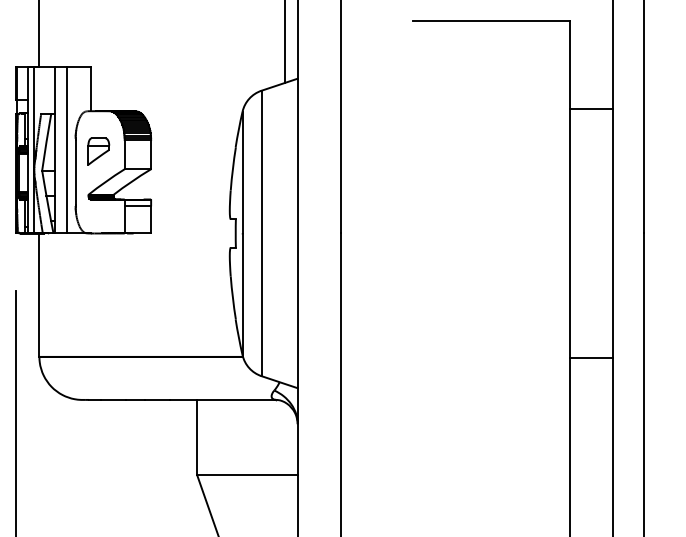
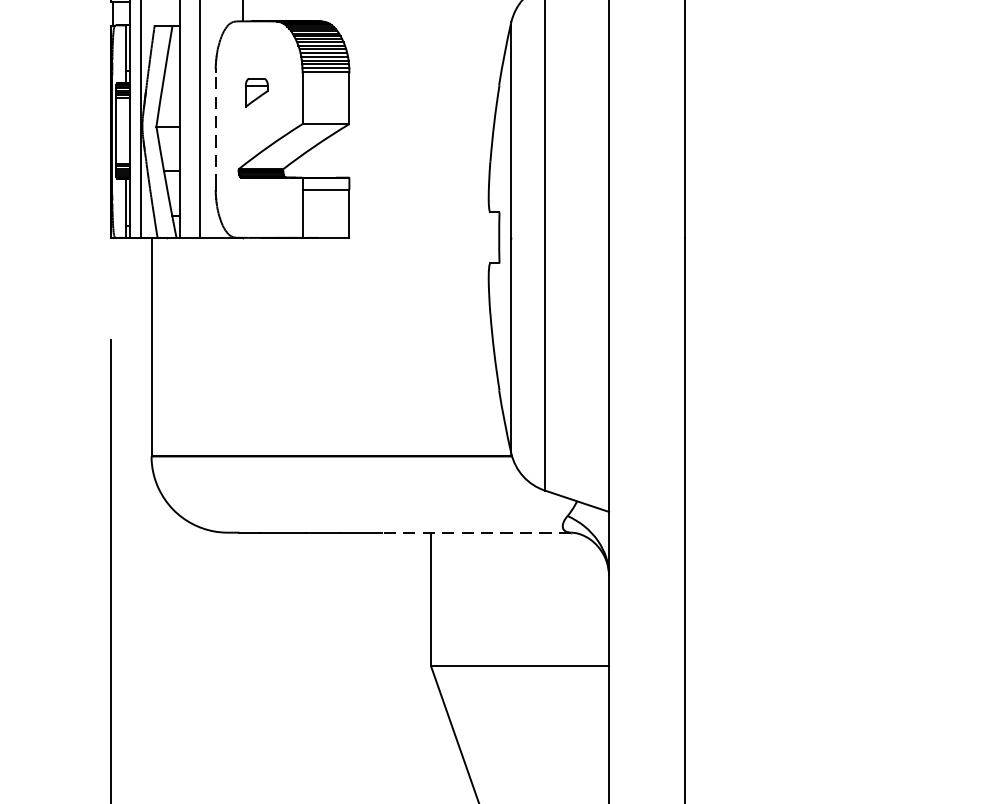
part: (98, 151) -> (256, 92), size x0.6
line: (75, 171) -> (215, 128), solid -> dashed
line: (222, 399) -> (475, 531), solid -> dashed

